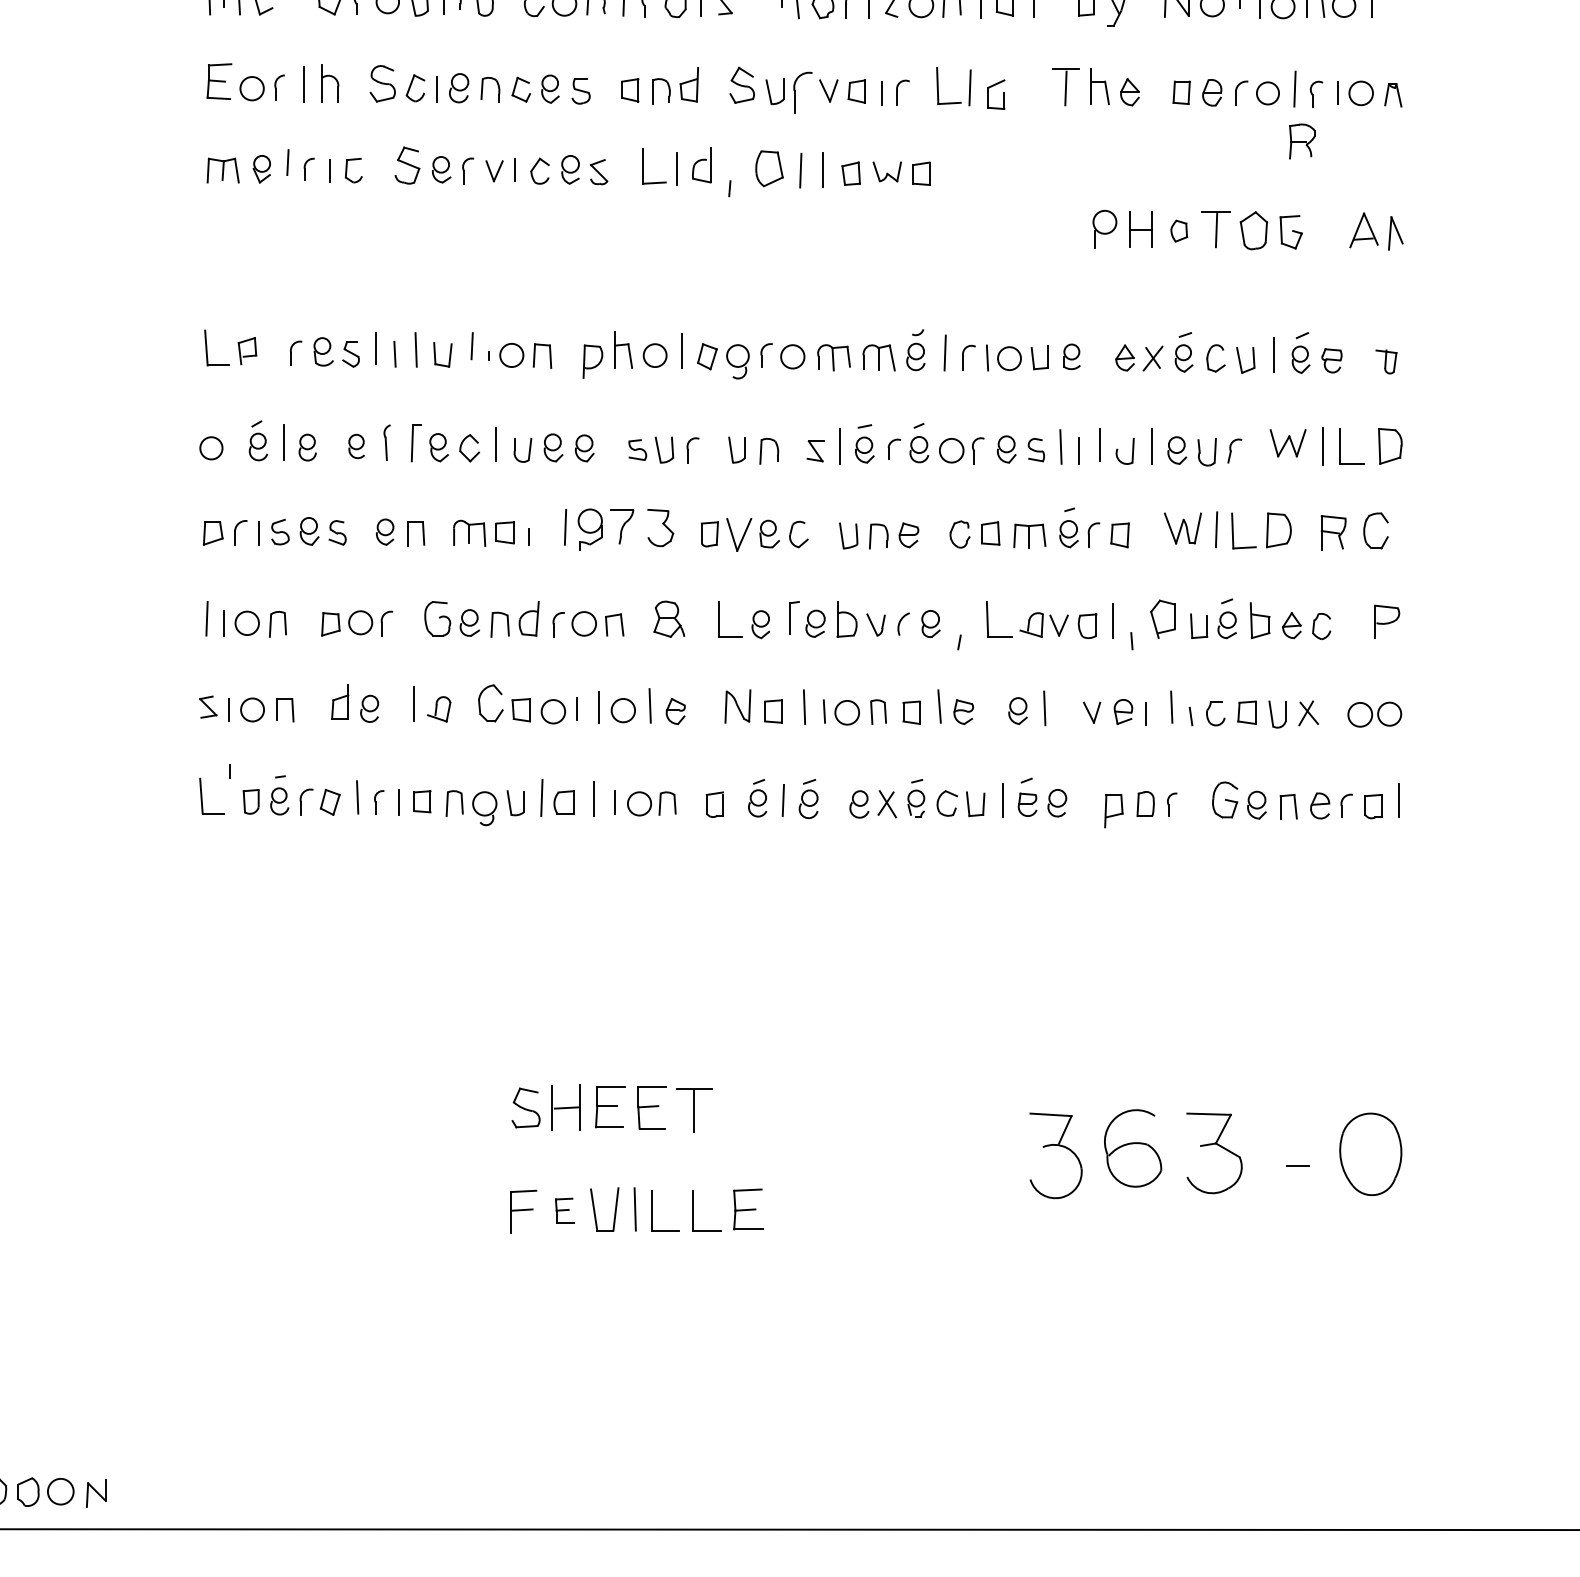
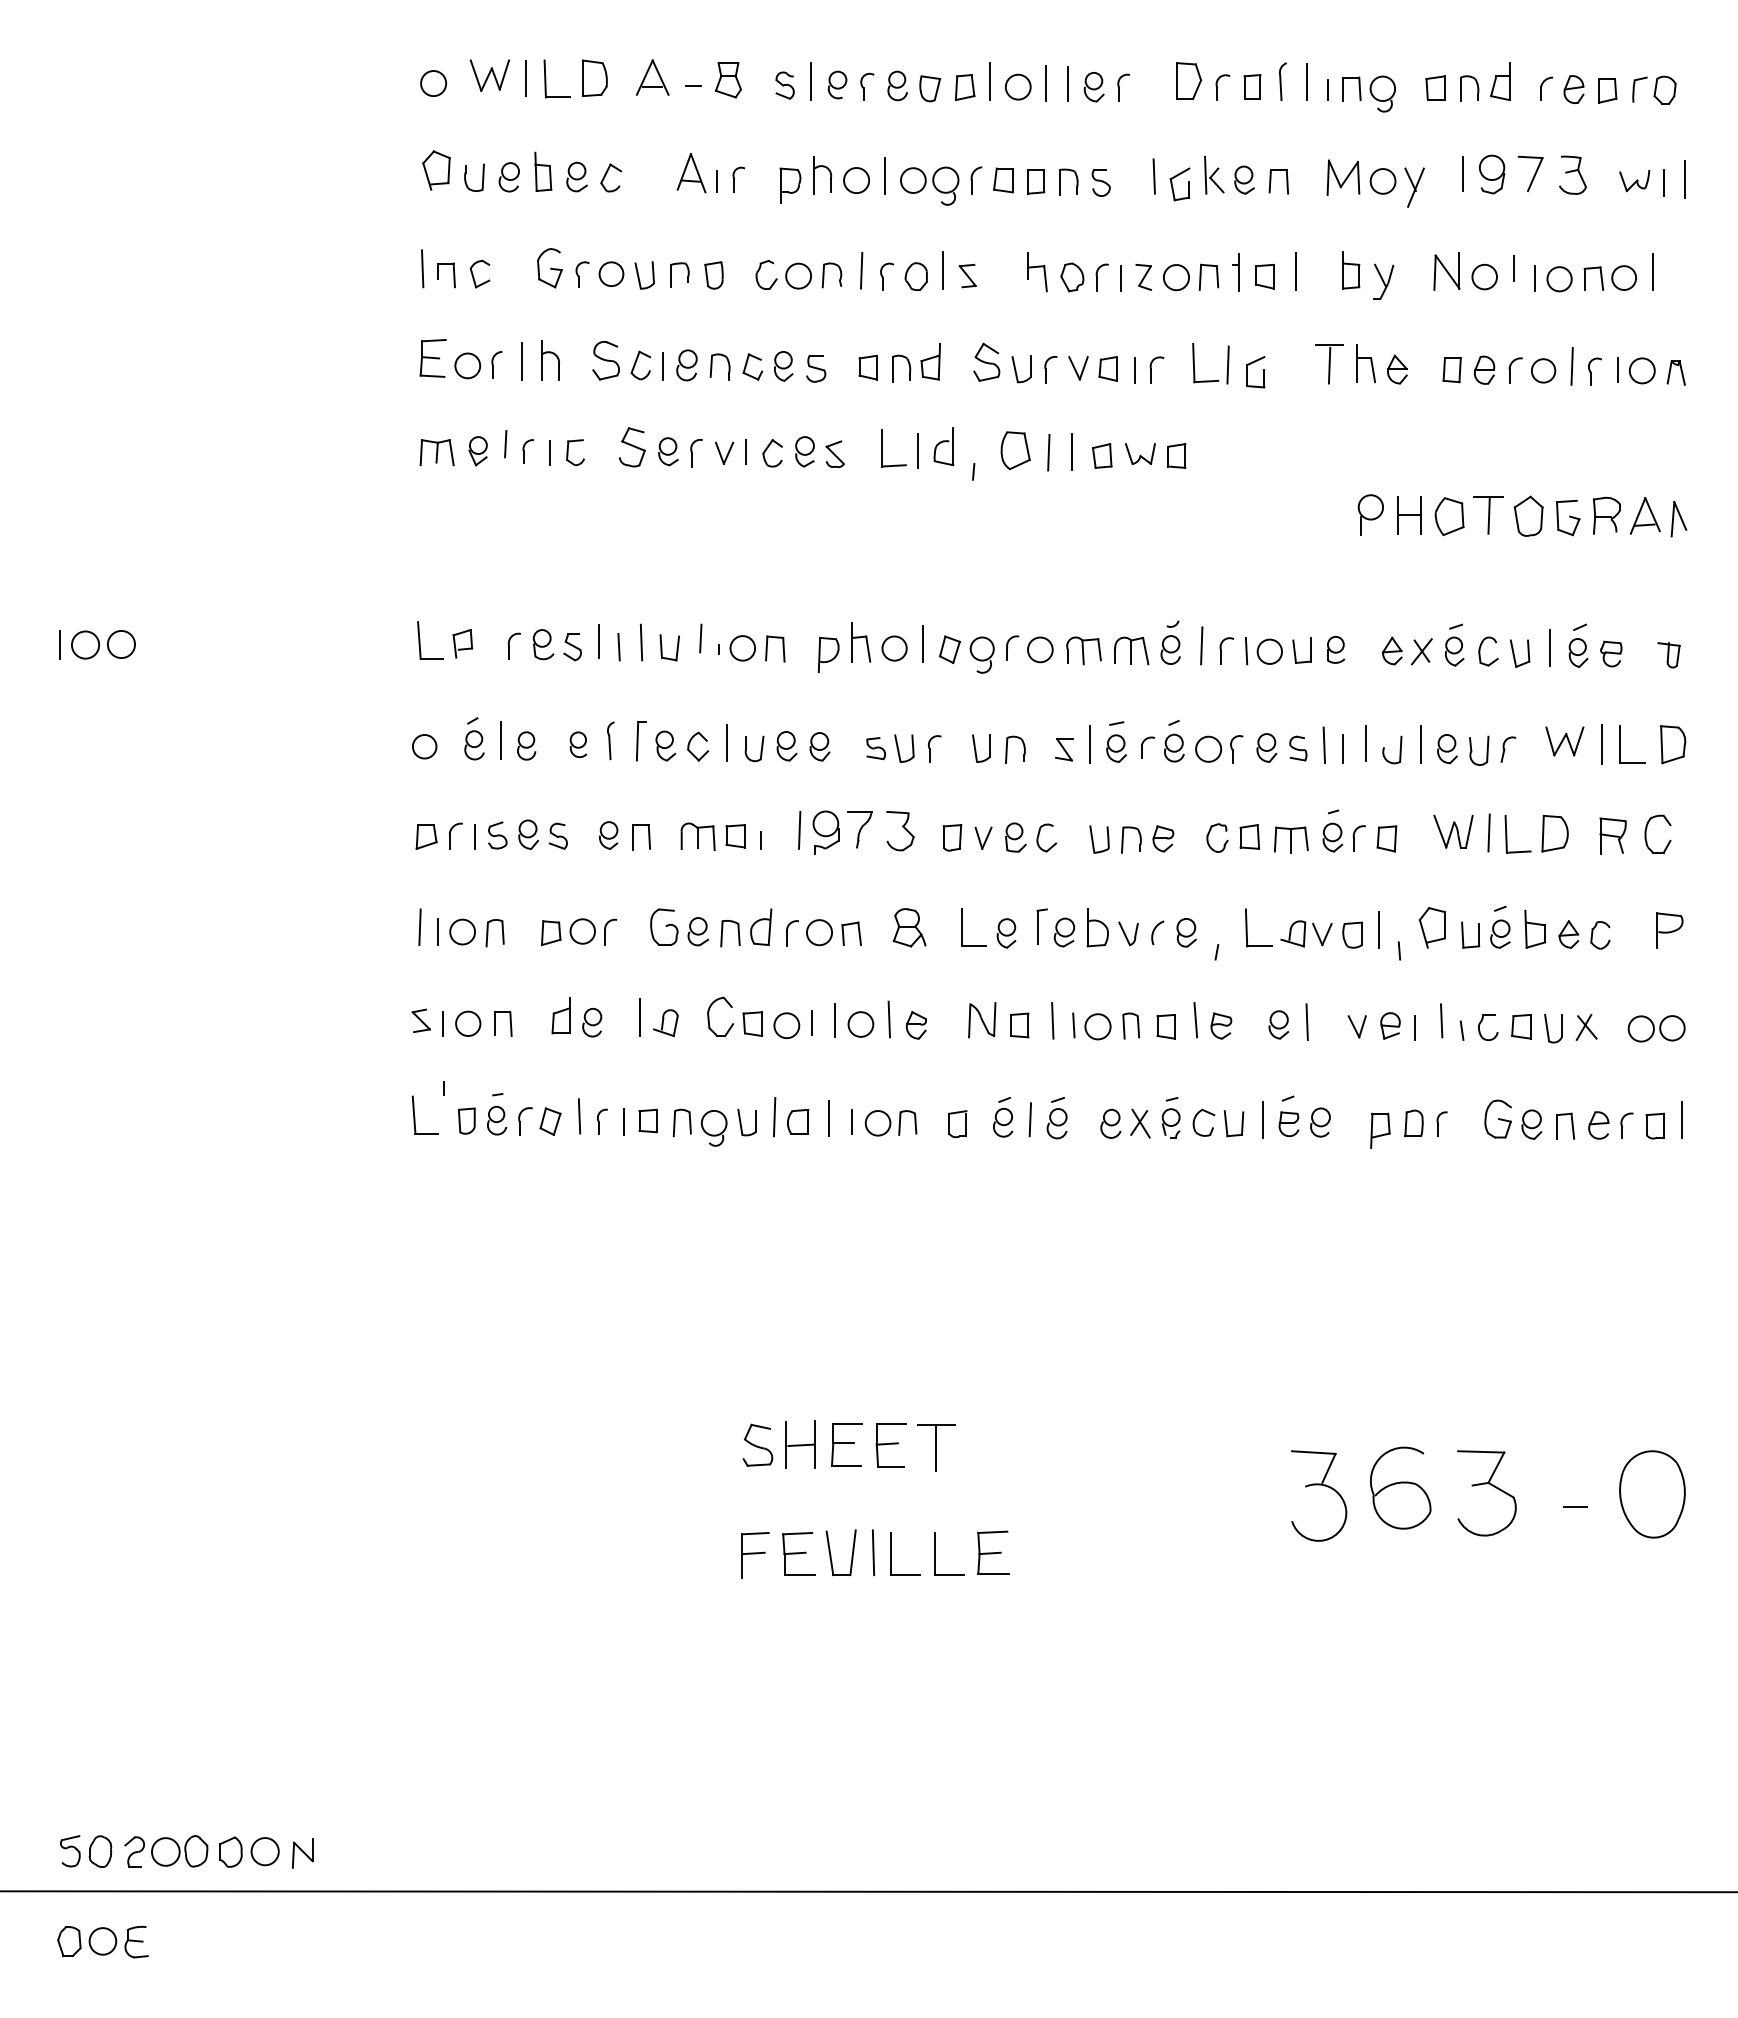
part: (802, 92) -> (1050, 369), size x0.62
part: (1301, 141) -> (1606, 515), moved
part: (1179, 230) -> (1449, 516), size x1.67
part: (739, 534) -> (983, 837), size x0.62
part: (564, 1210) -> (798, 1553), size x1.67

